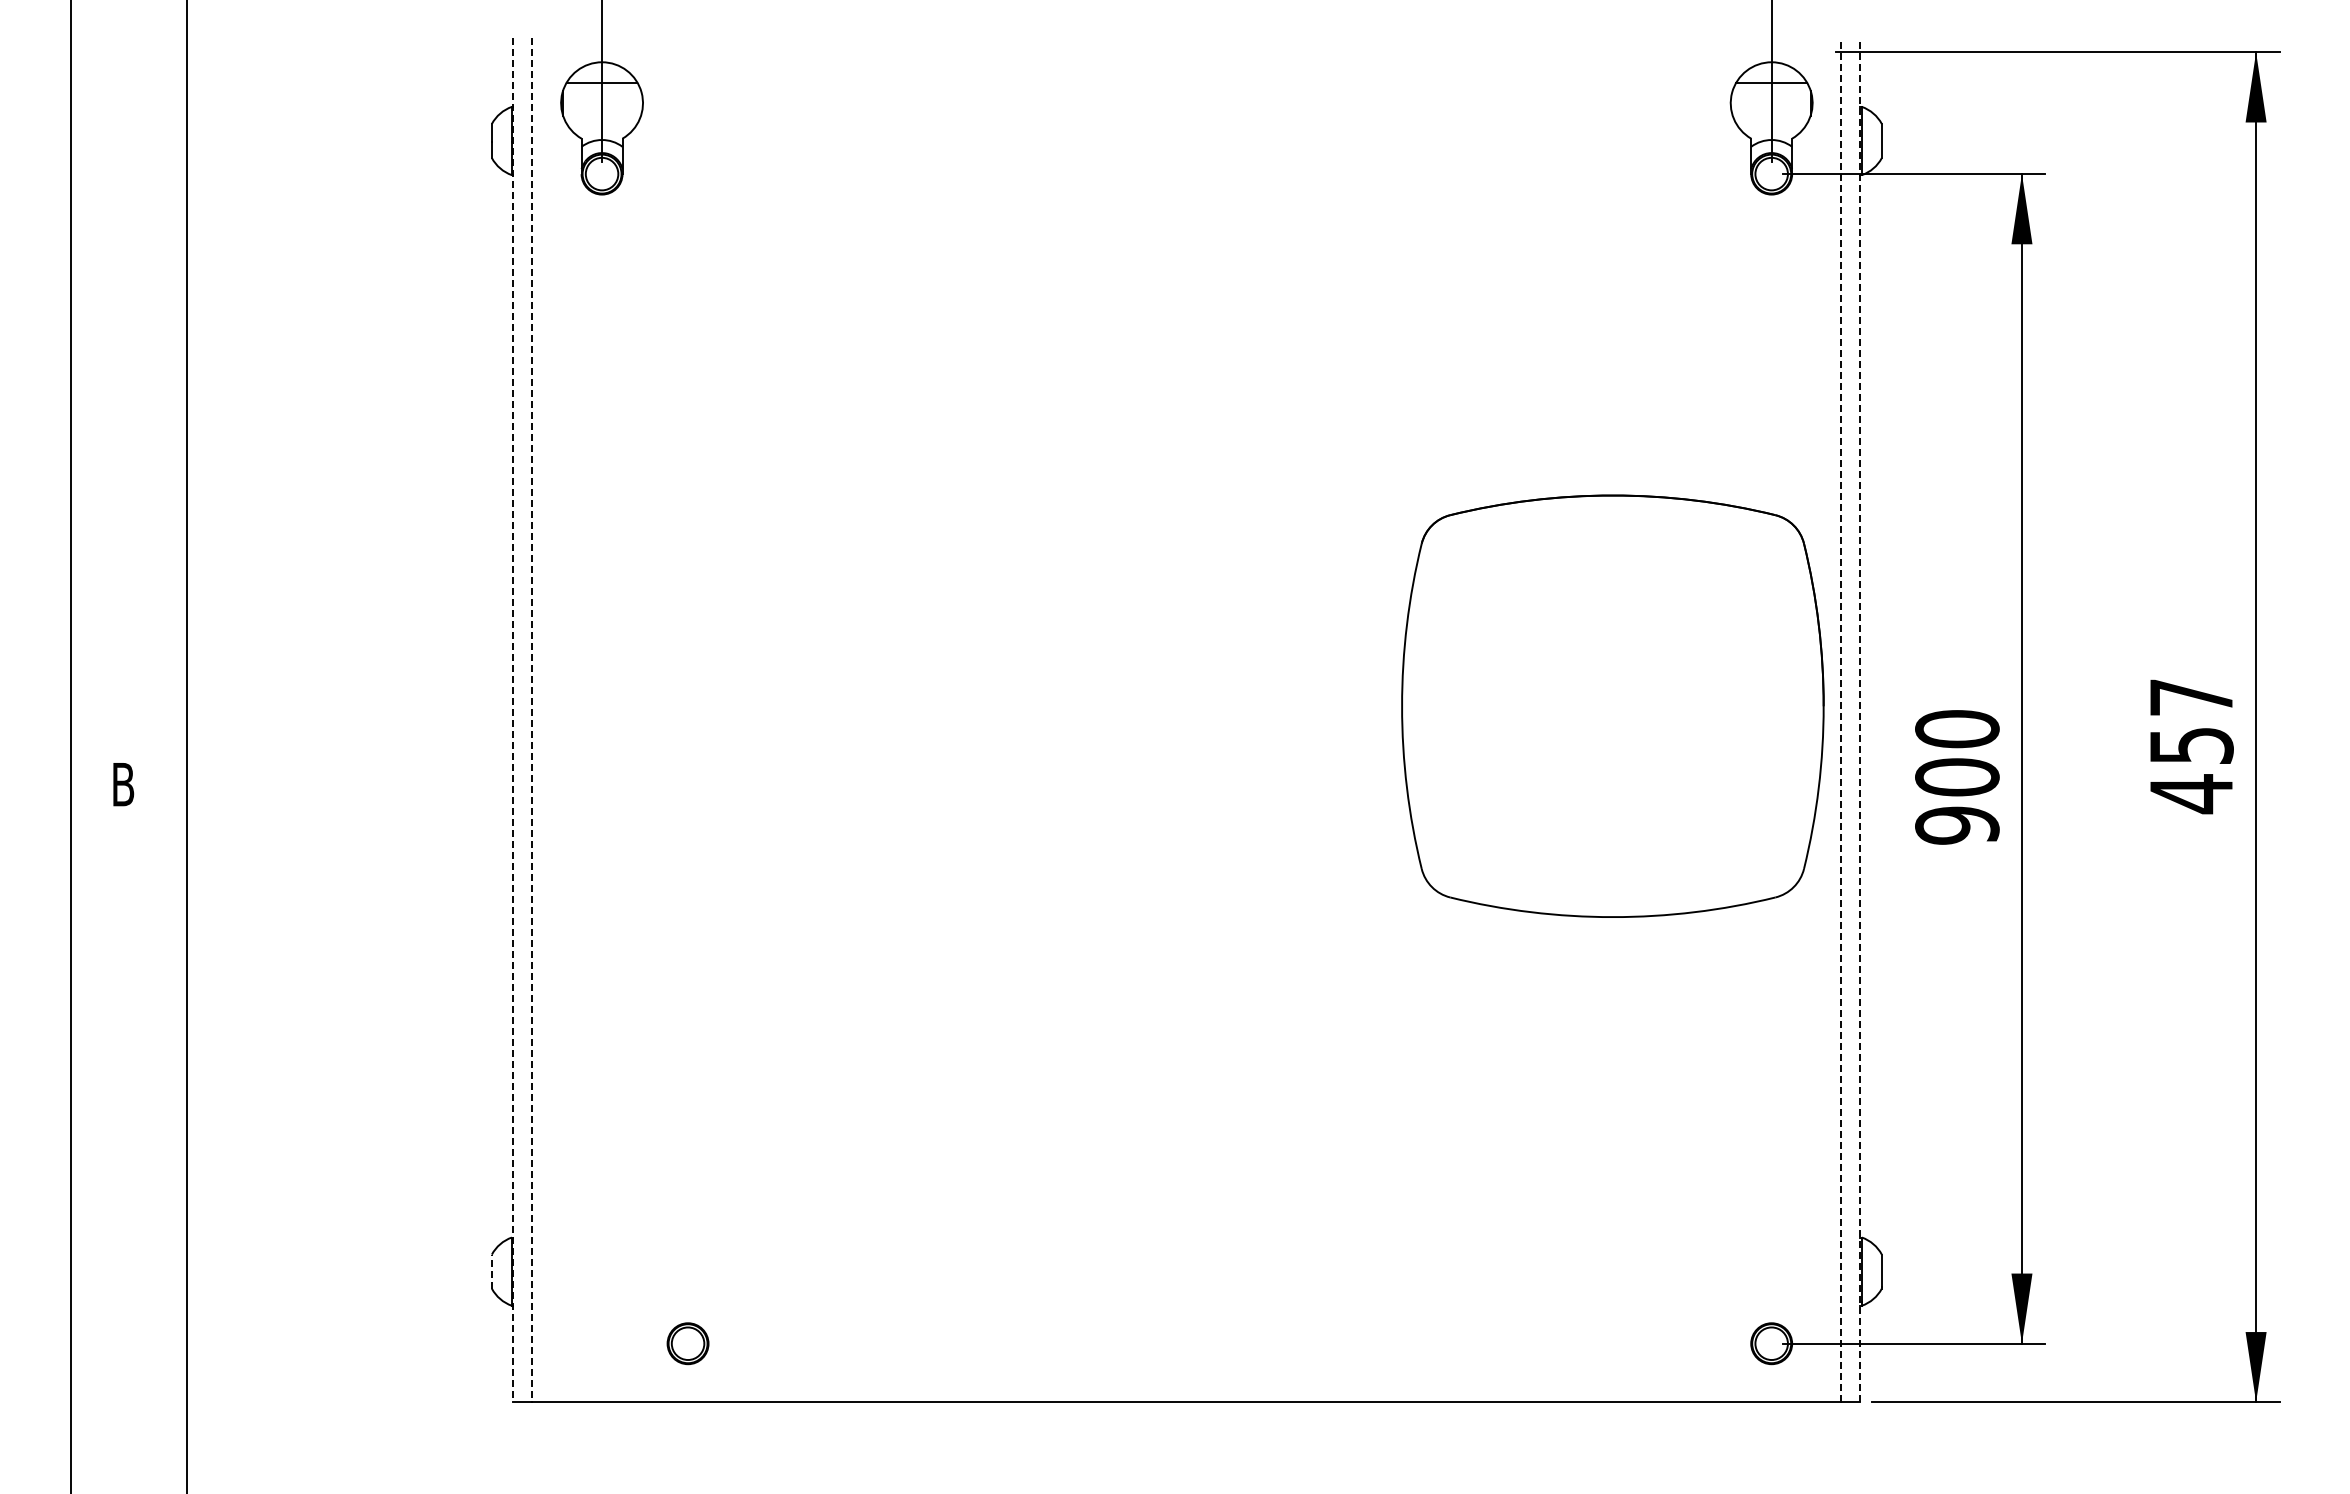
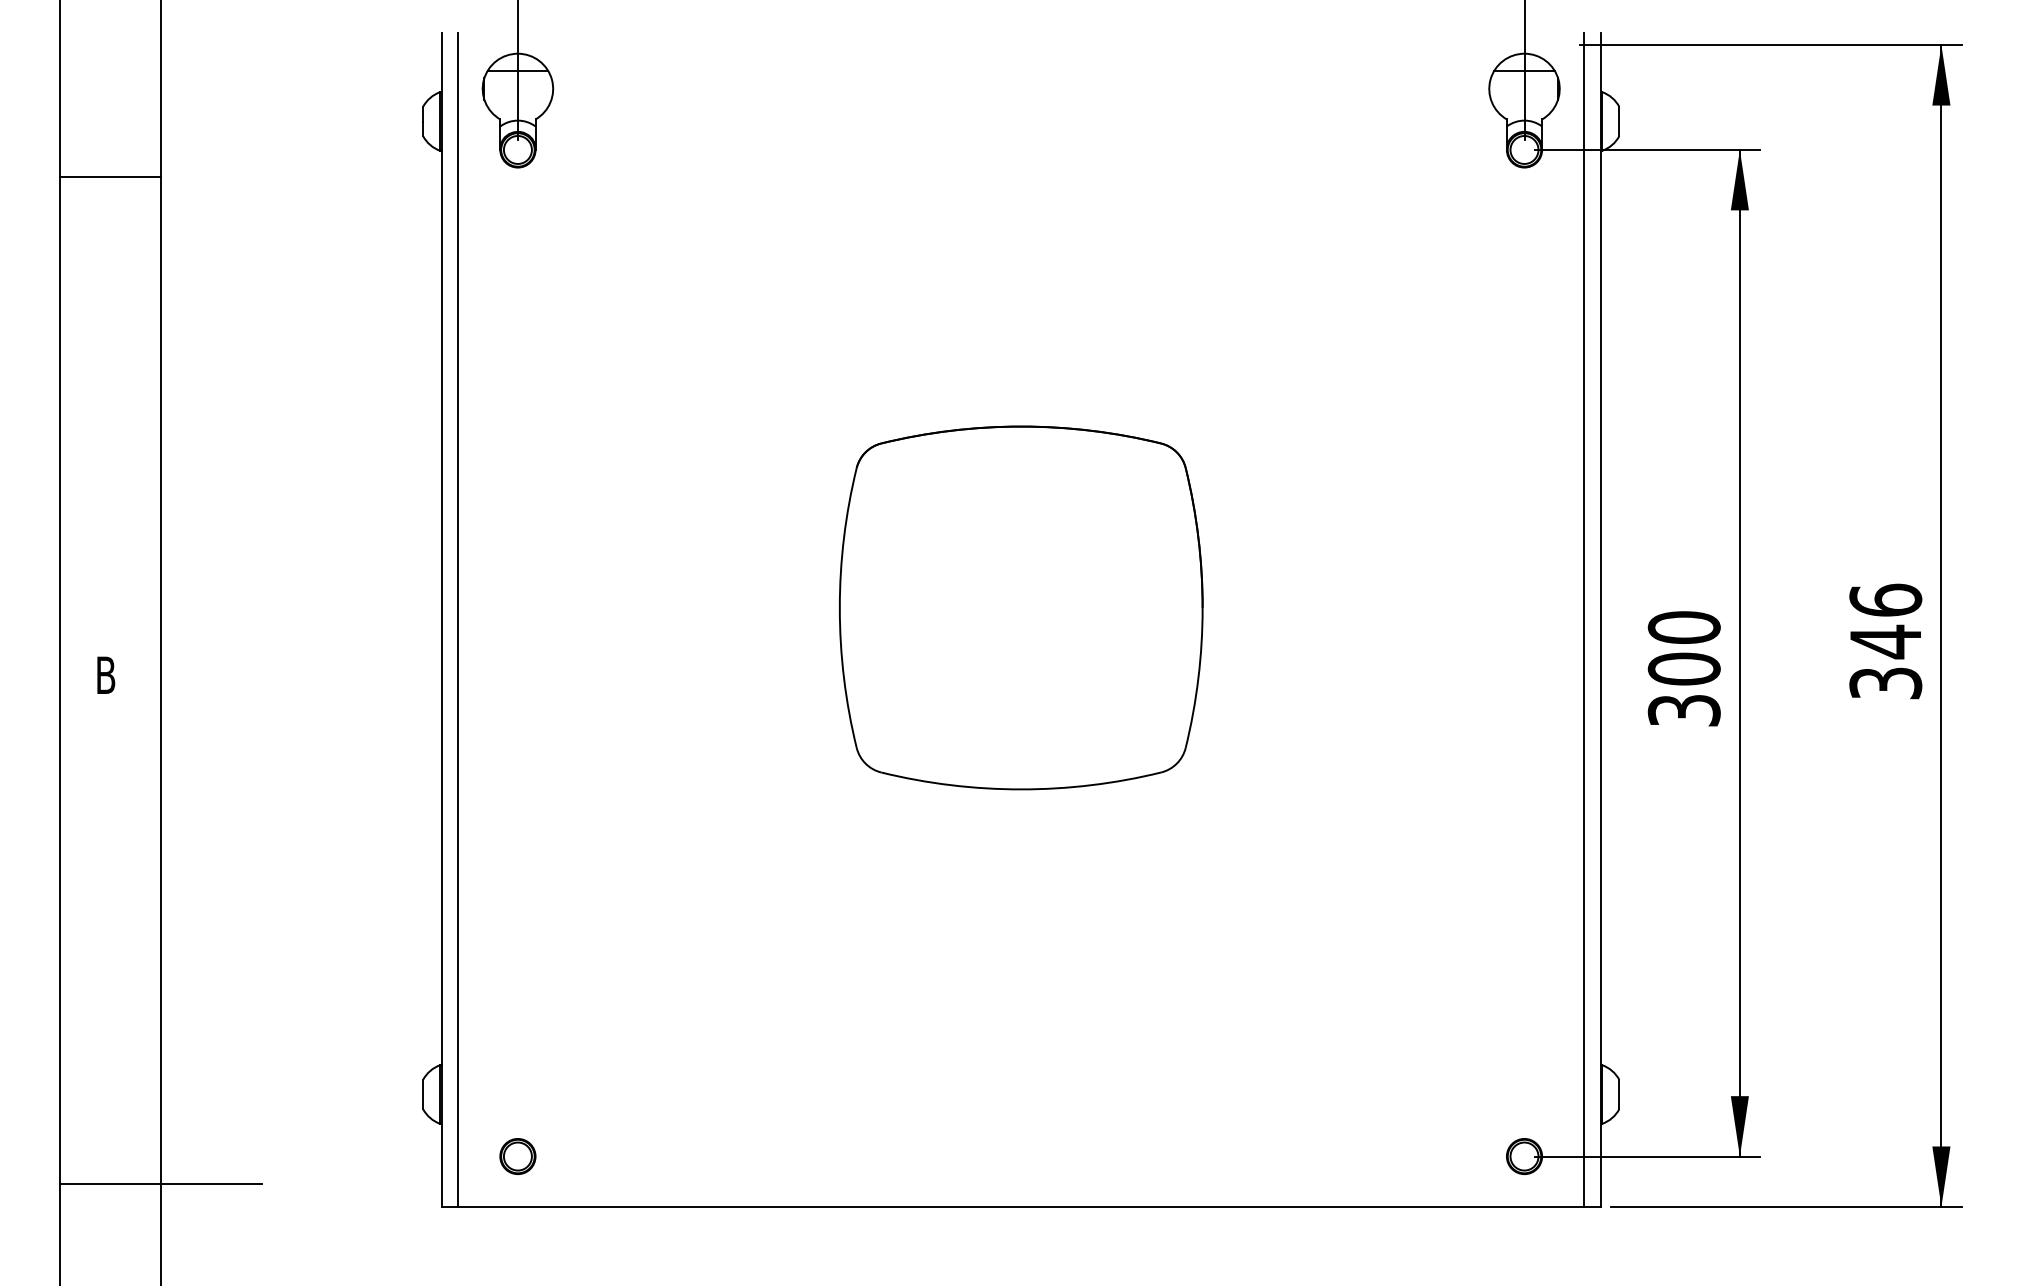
line: (128, 205) -> (110, 176), added
part: (1612, 705) -> (1020, 607), moved
line: (1841, 719) -> (1584, 619), dashed -> solid
line: (1860, 719) -> (1600, 619), dashed -> solid
line: (513, 720) -> (441, 620), dashed -> solid
line: (532, 720) -> (458, 620), dashed -> solid
text: (2191, 746) -> (1885, 642), 457 -> 346
text: (1957, 825) -> (1684, 710), 900 -> 300
line: (491, 1271) -> (422, 1094), dashed -> solid
part: (687, 1343) -> (517, 1156), moved
line: (187, 1375) -> (161, 1183), added

